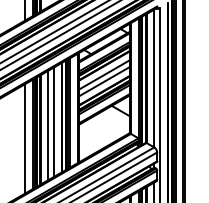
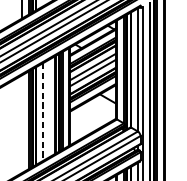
line: (54, 121) -> (48, 108), removed
line: (48, 125) -> (43, 111), solid -> dashed
line: (24, 138) -> (22, 123), removed

